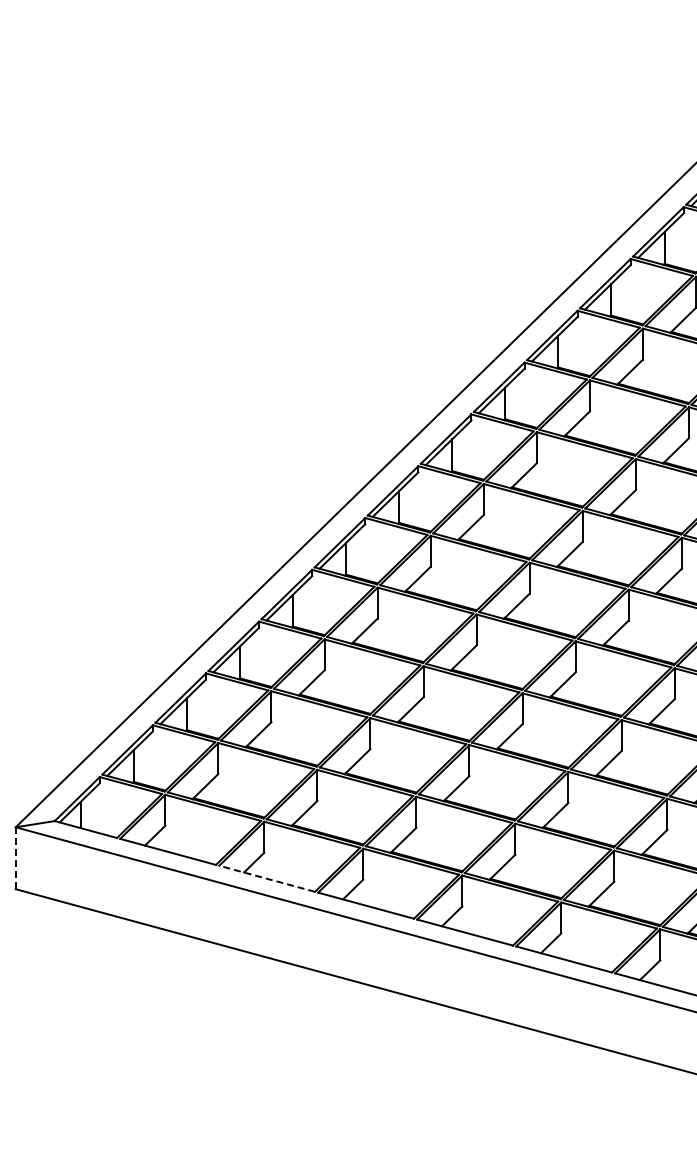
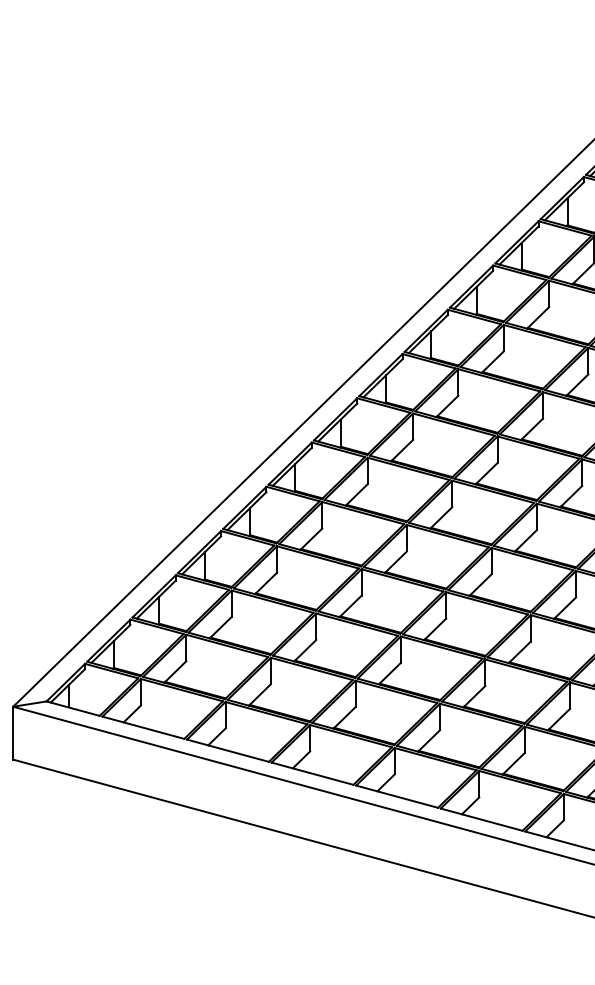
line: (15, 858) -> (13, 733), dashed -> solid
line: (267, 878) -> (228, 750), dashed -> solid

